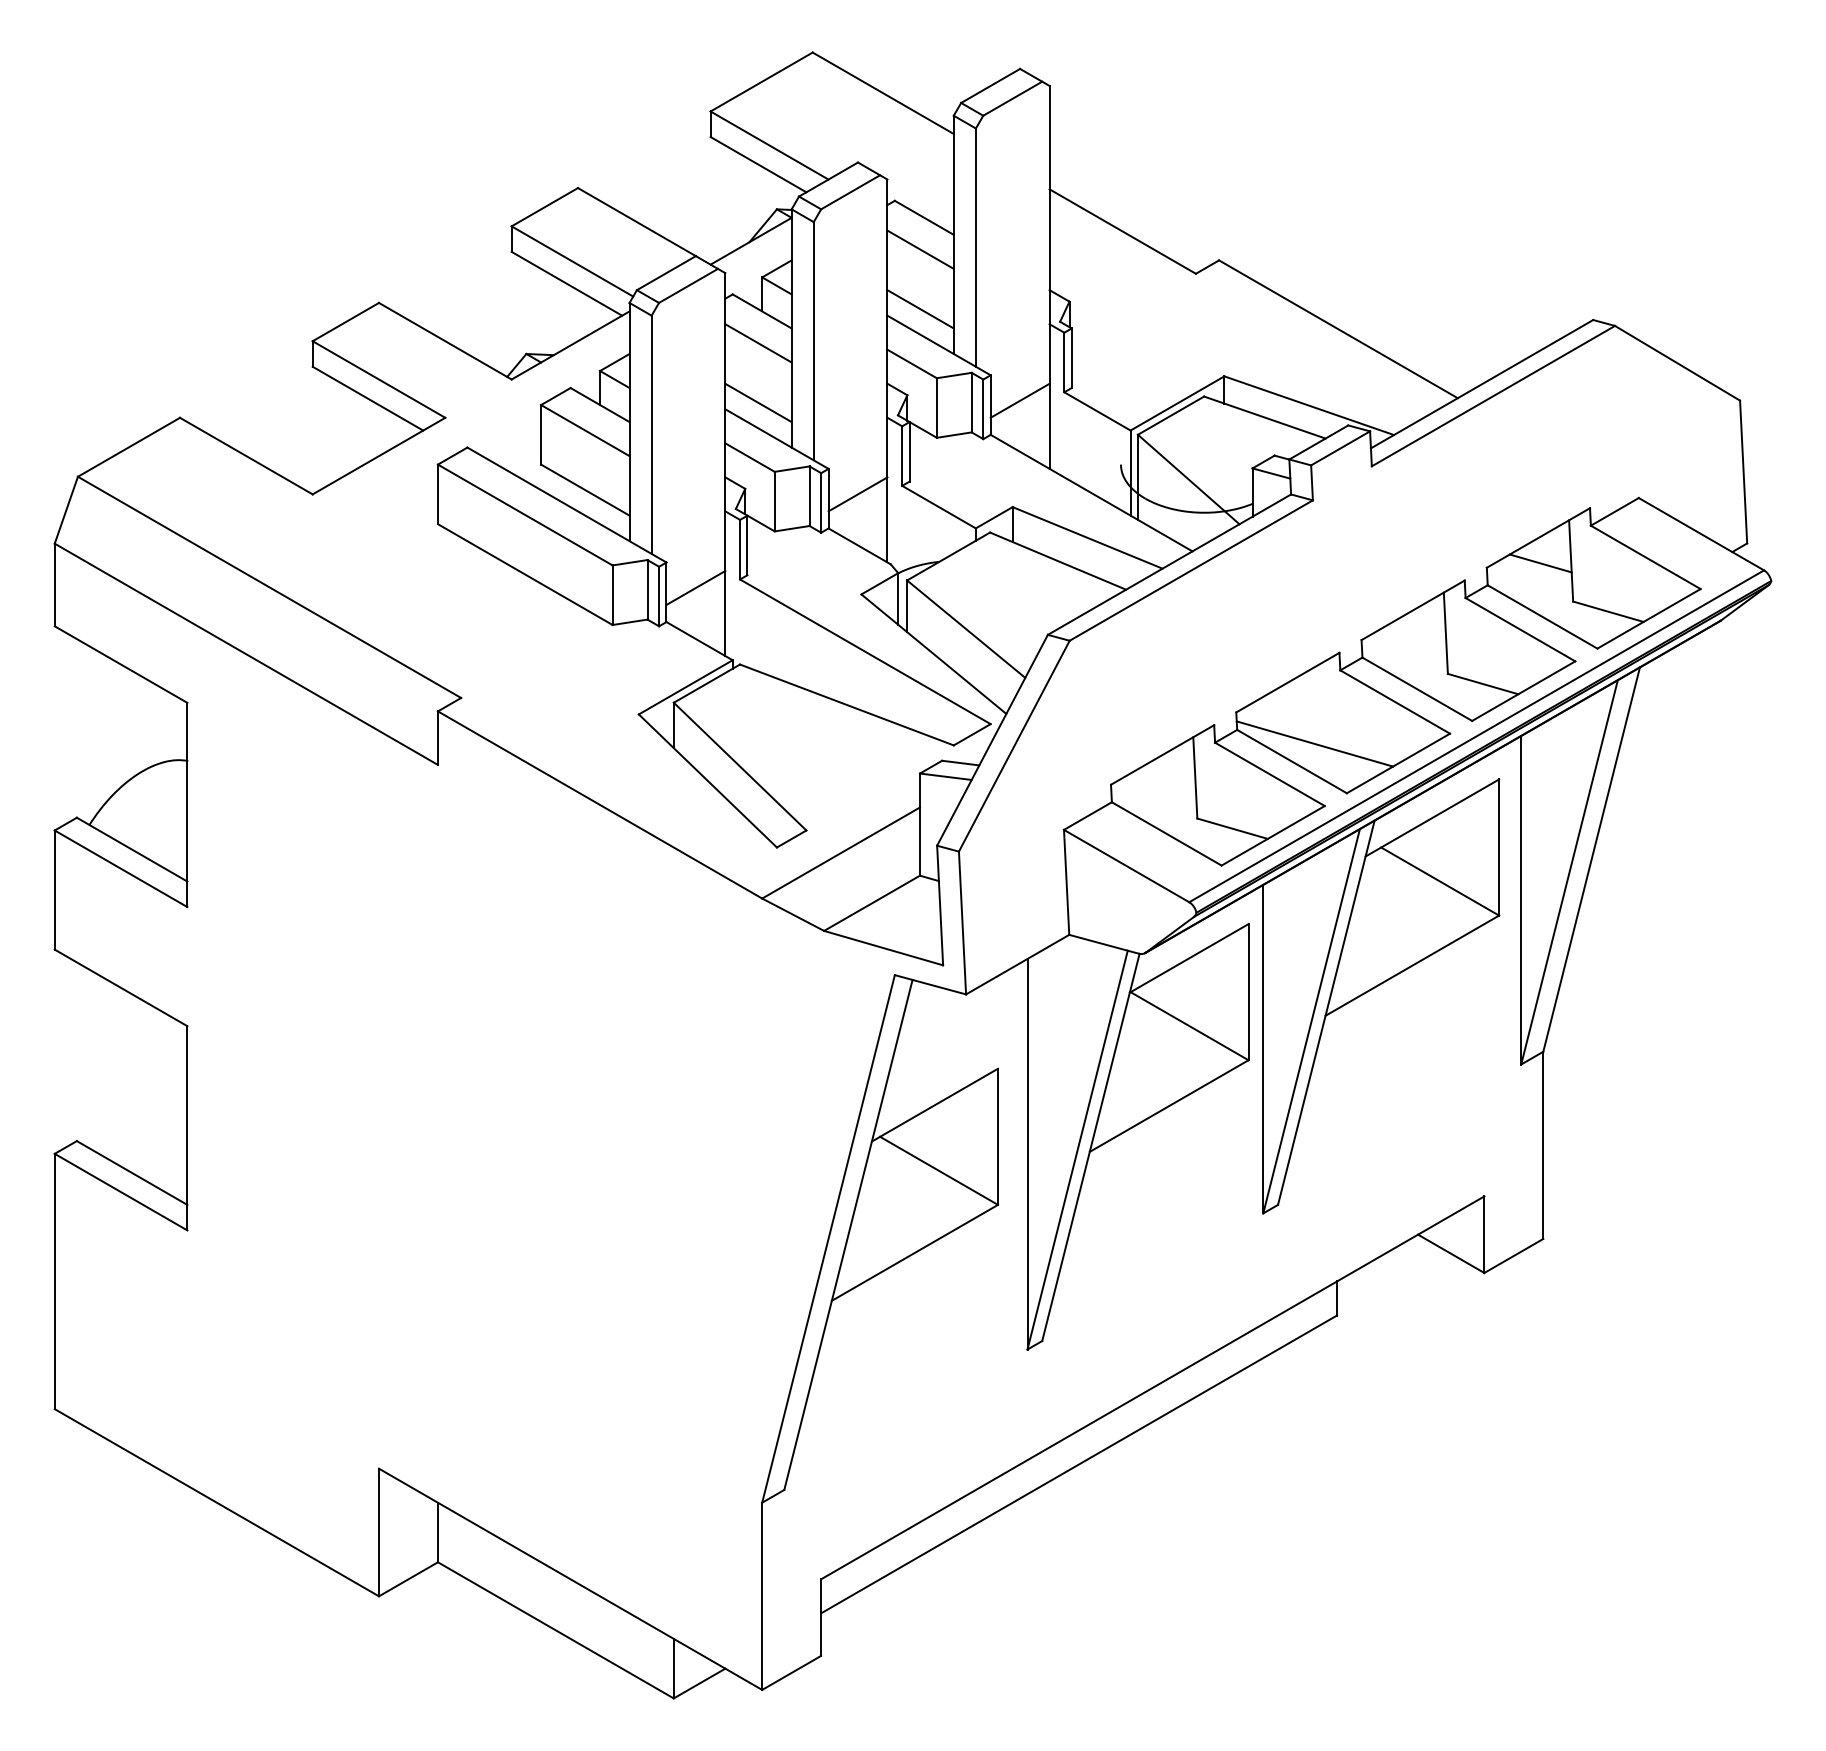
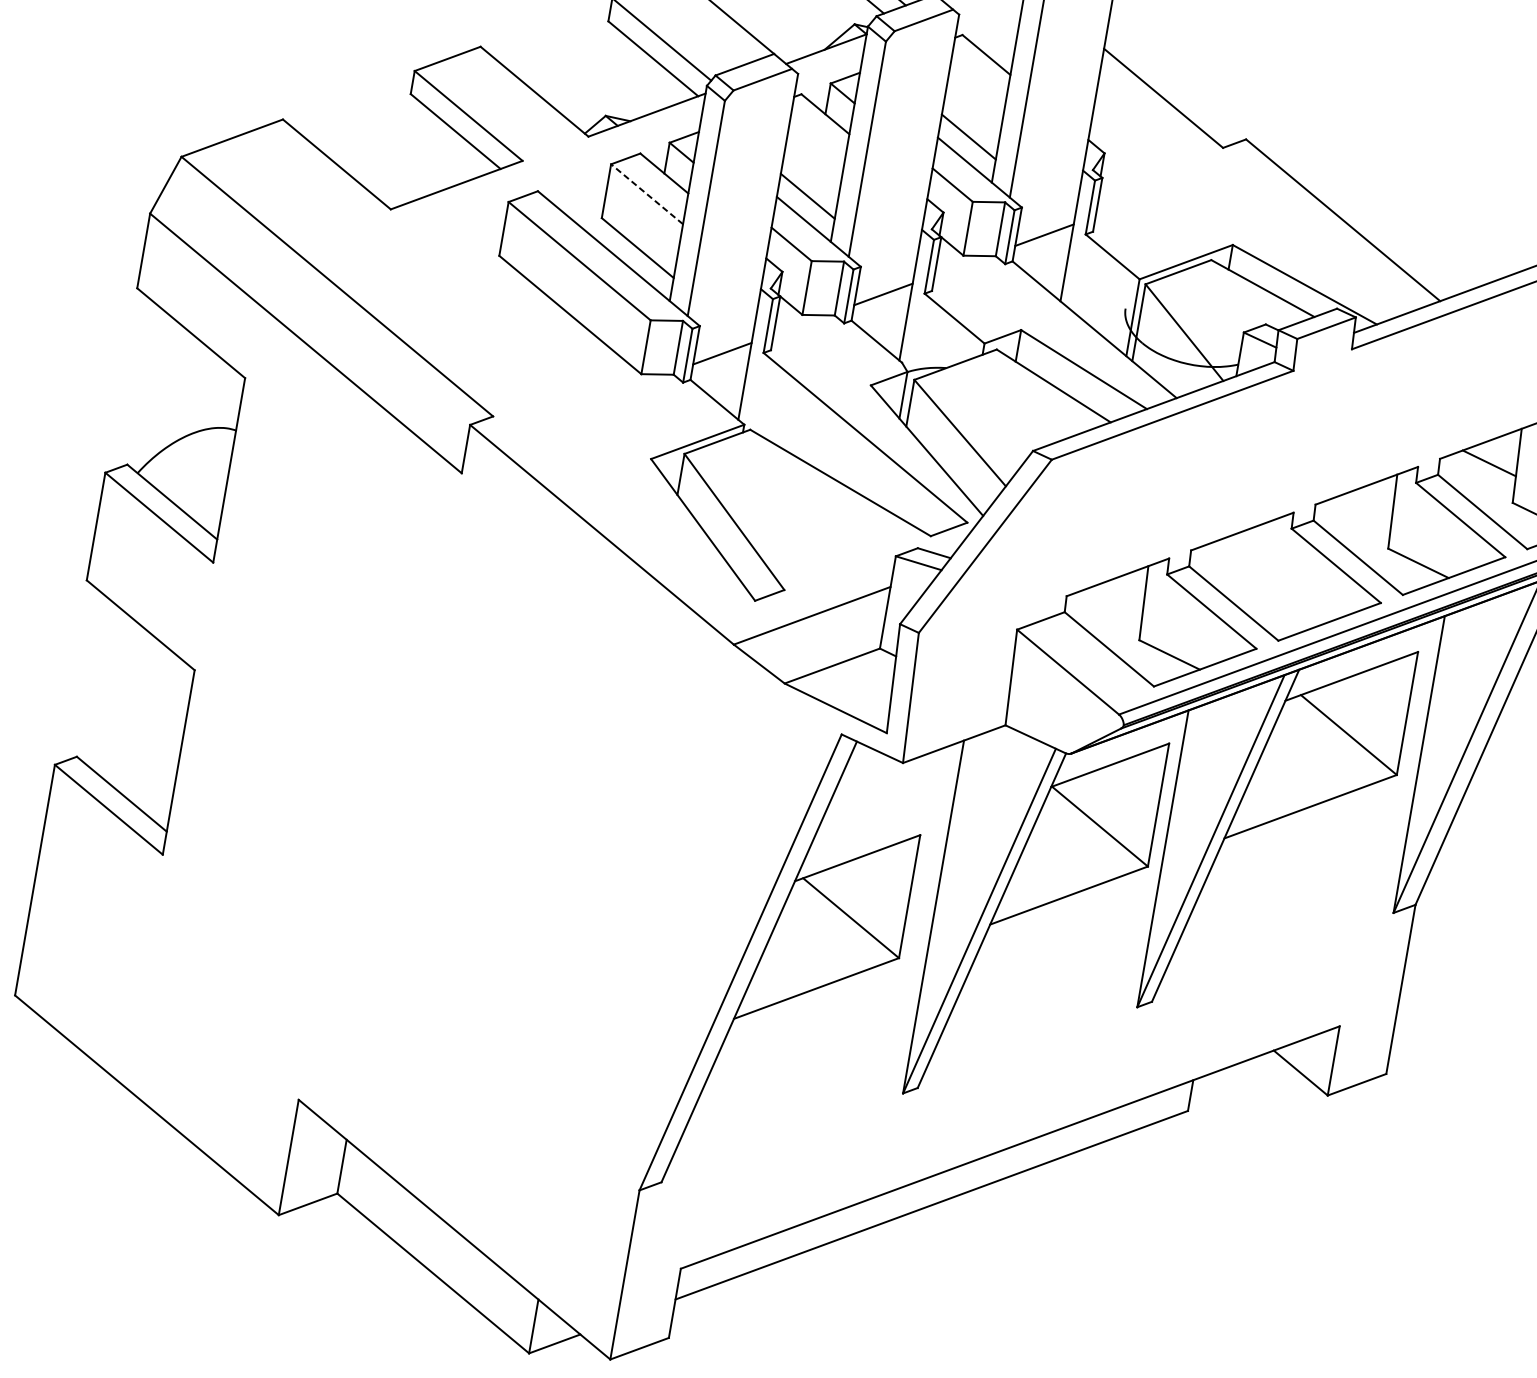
line: (920, 249) -> (978, 83), removed
line: (758, 343) -> (817, 142), removed
line: (584, 430) -> (646, 194), solid -> dashed
line: (1314, 743) -> (1256, 590), removed

